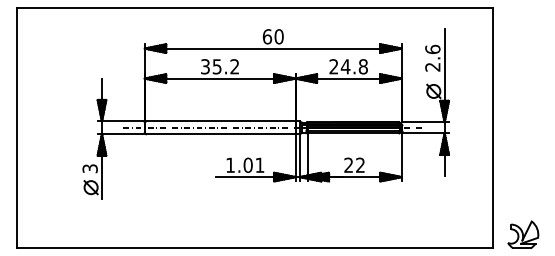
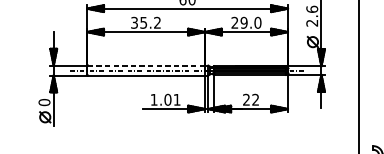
text: (353, 66) -> (250, 22), 24.8 -> 29.0
line: (220, 121) -> (146, 65), solid -> dashed
text: (89, 168) -> (43, 102), 3 -> 0

